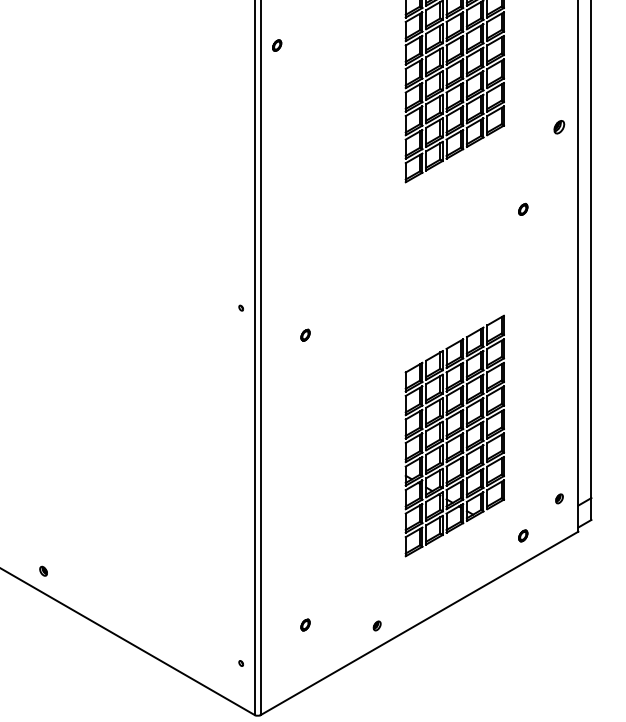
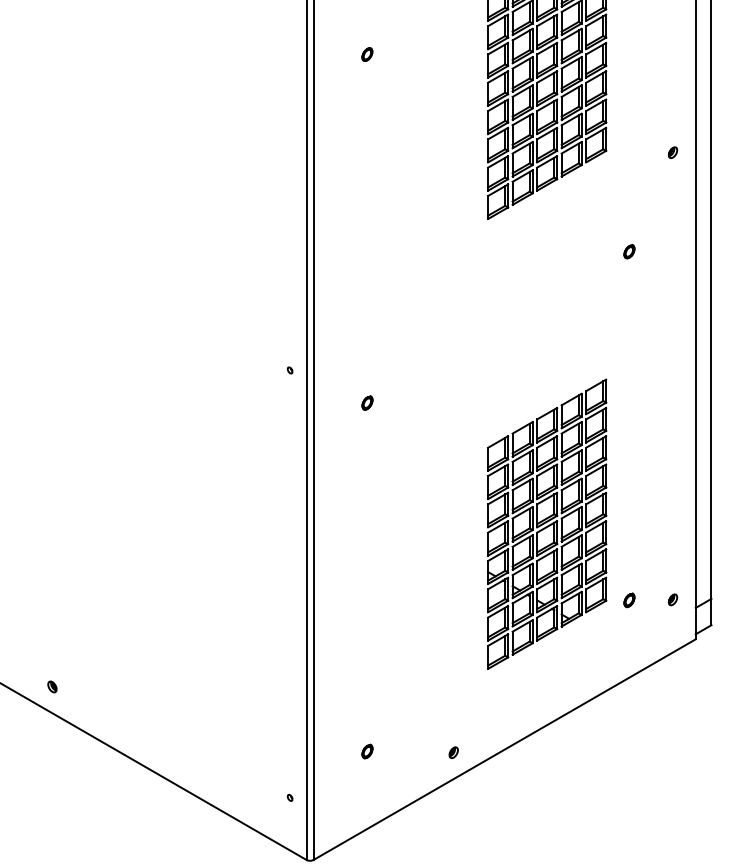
part: (277, 45) -> (367, 54), moved
part: (559, 126) -> (673, 152), size x0.71
part: (523, 535) -> (629, 600), moved

